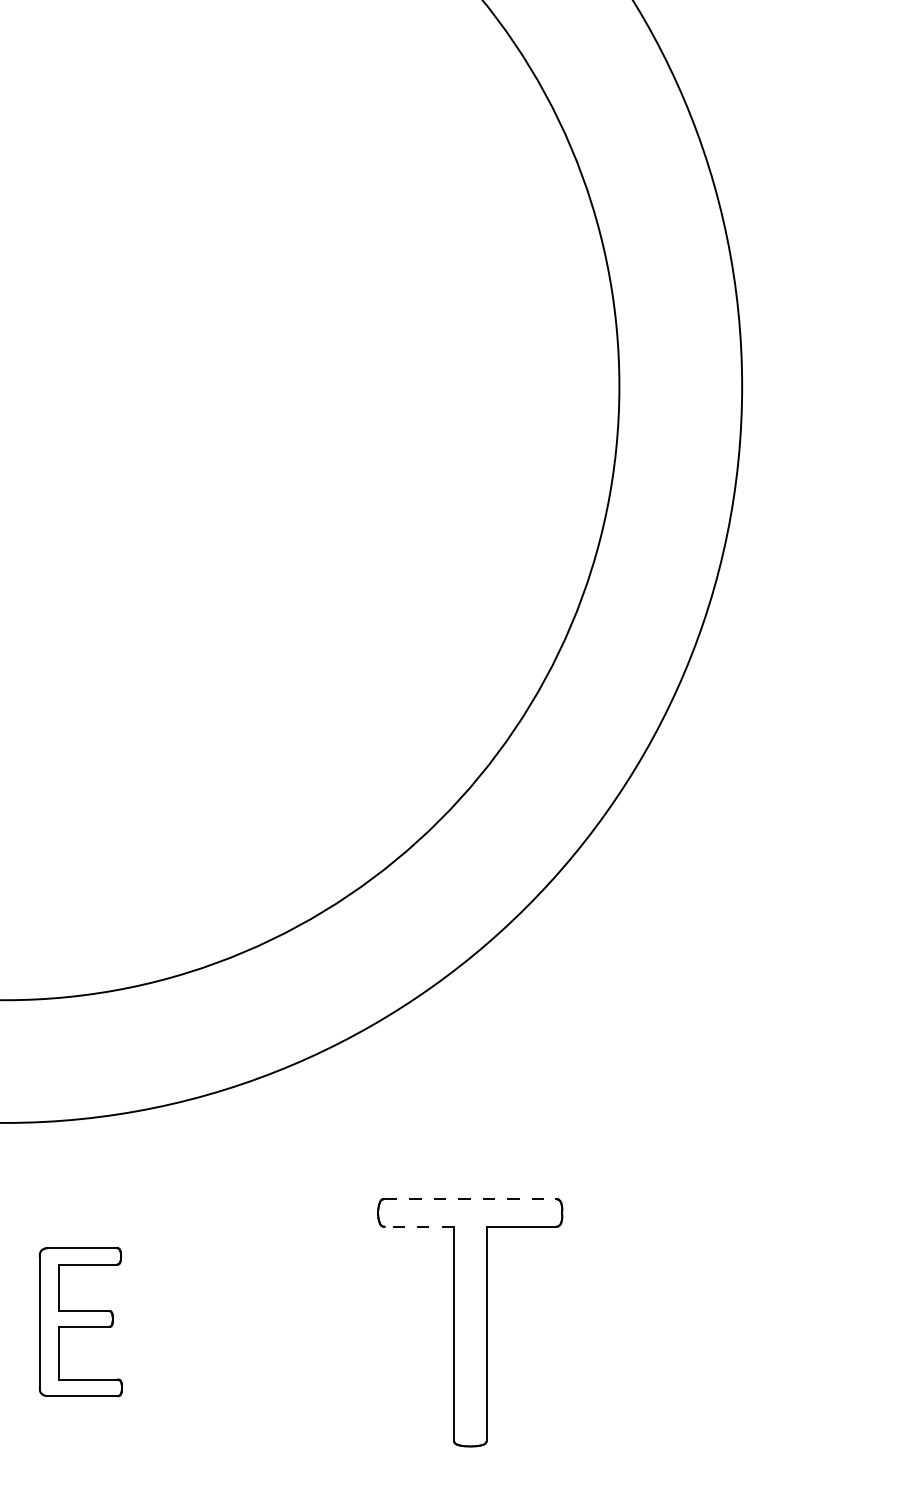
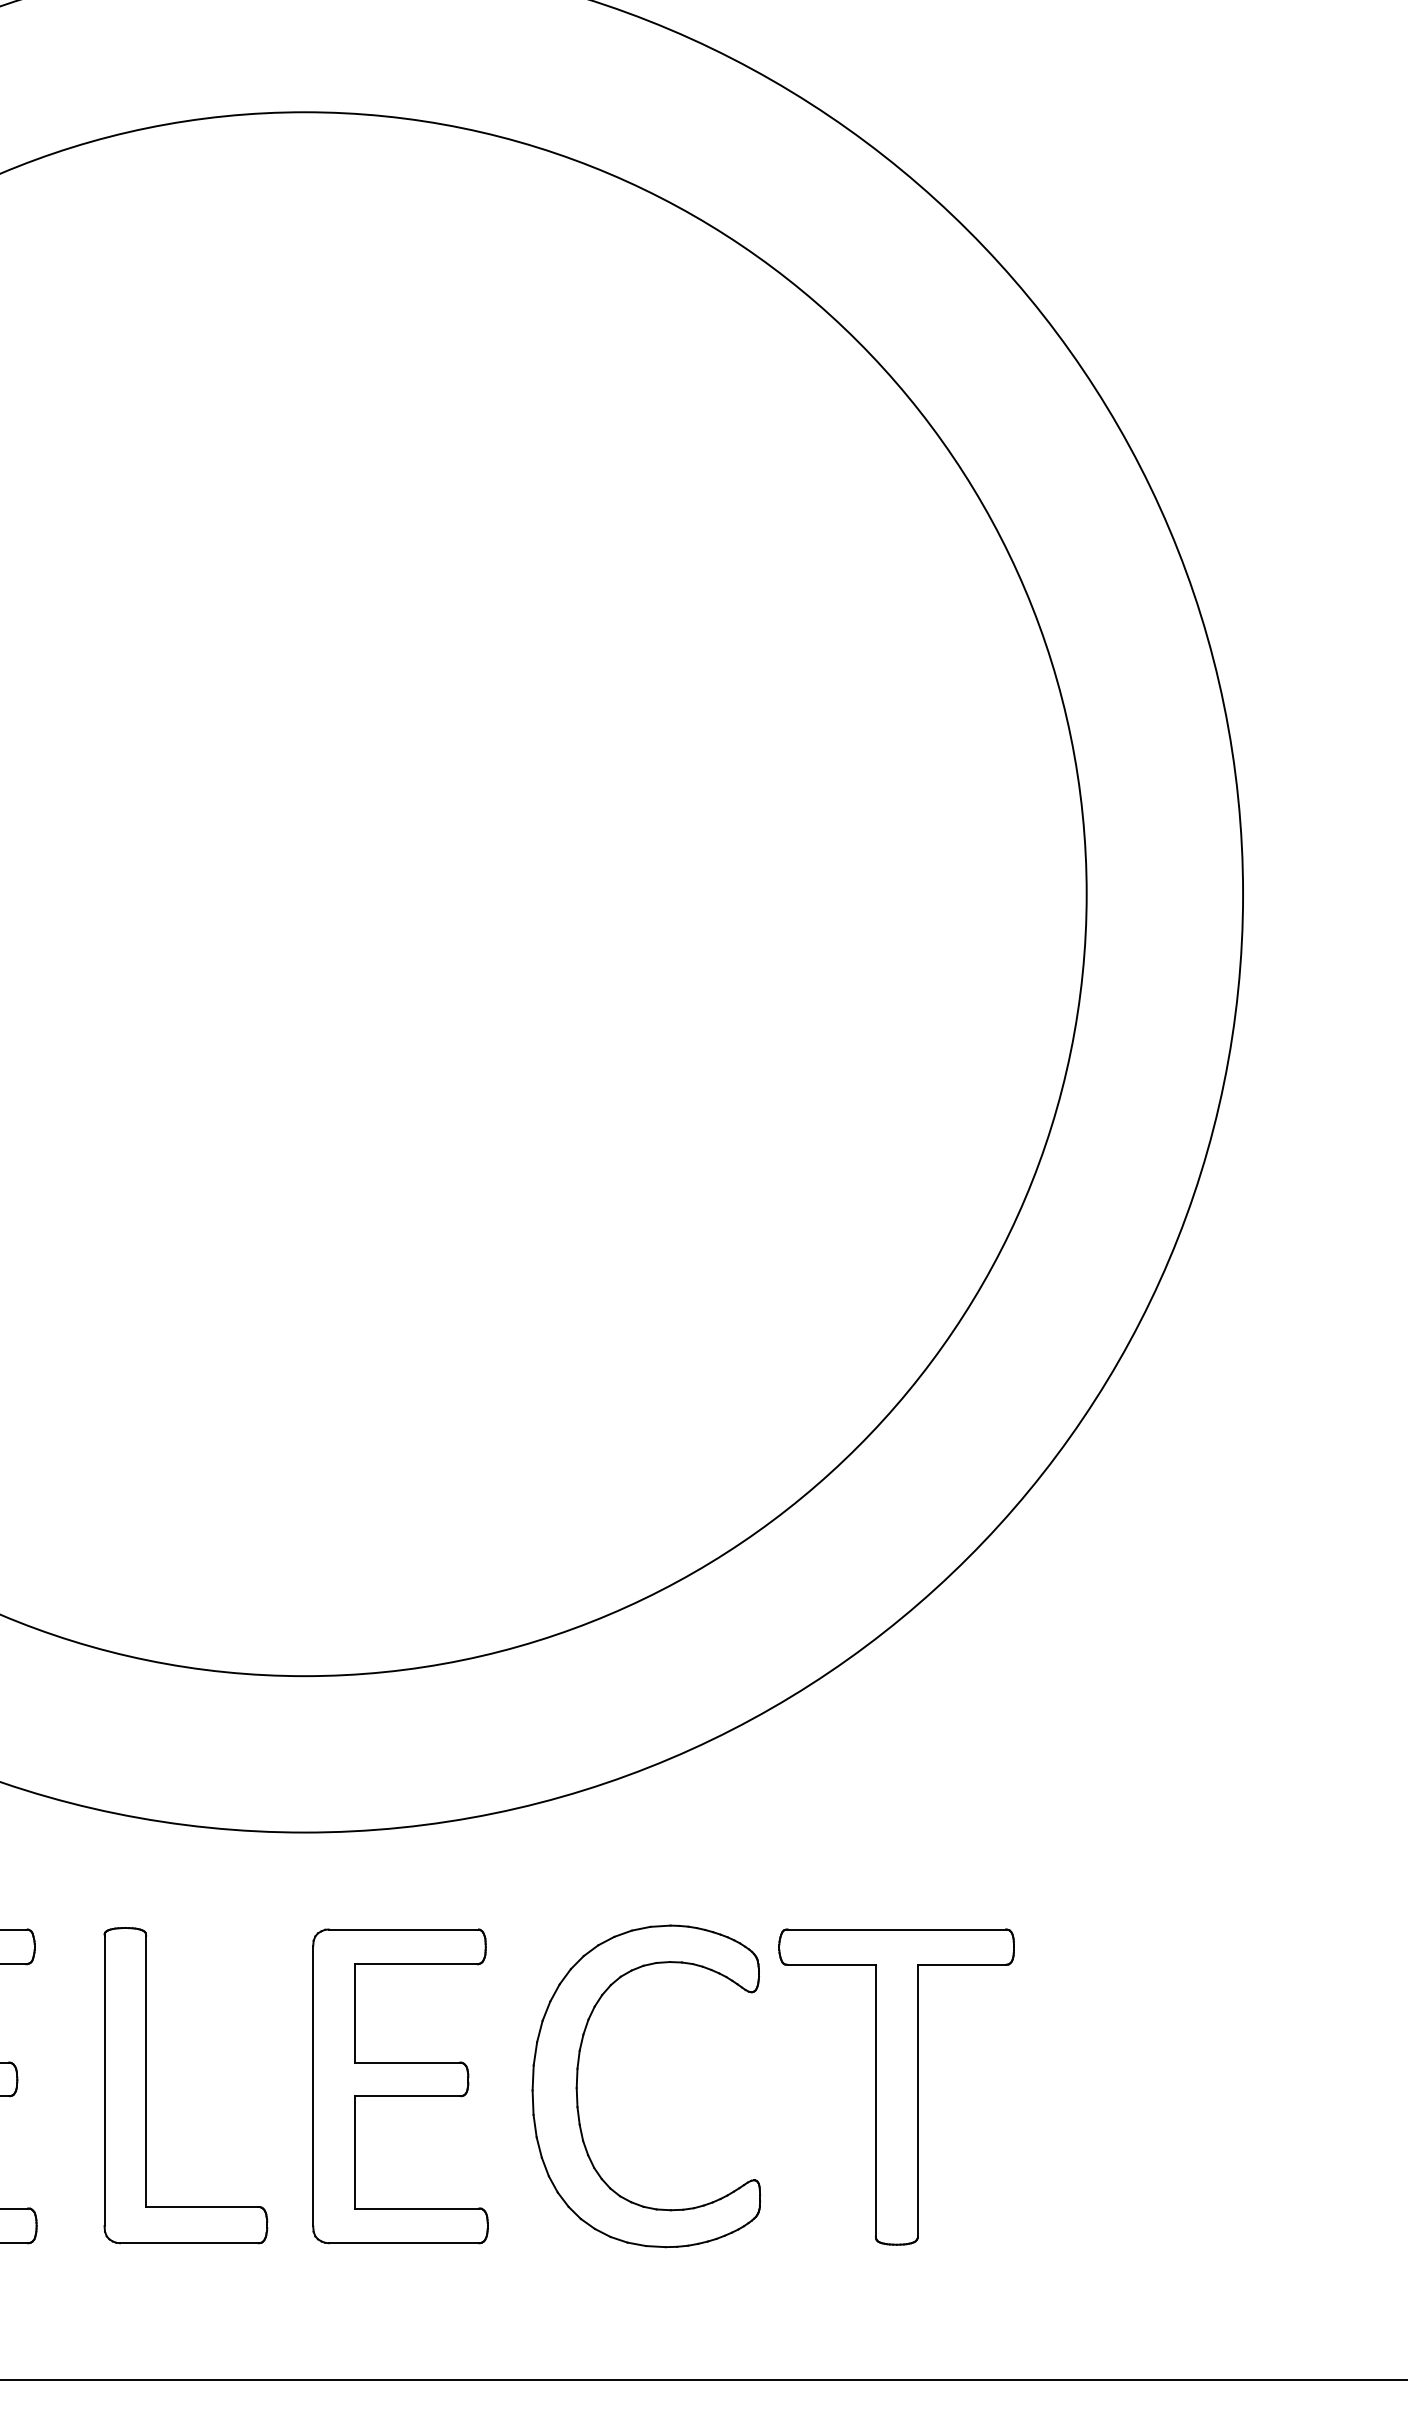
line: (470, 1199) -> (897, 1929), dashed -> solid
line: (419, 1226) -> (831, 1964), dashed -> solid
part: (220, 1314) -> (578, 2076), added
part: (80, 1322) -> (400, 2086), size x1.67

